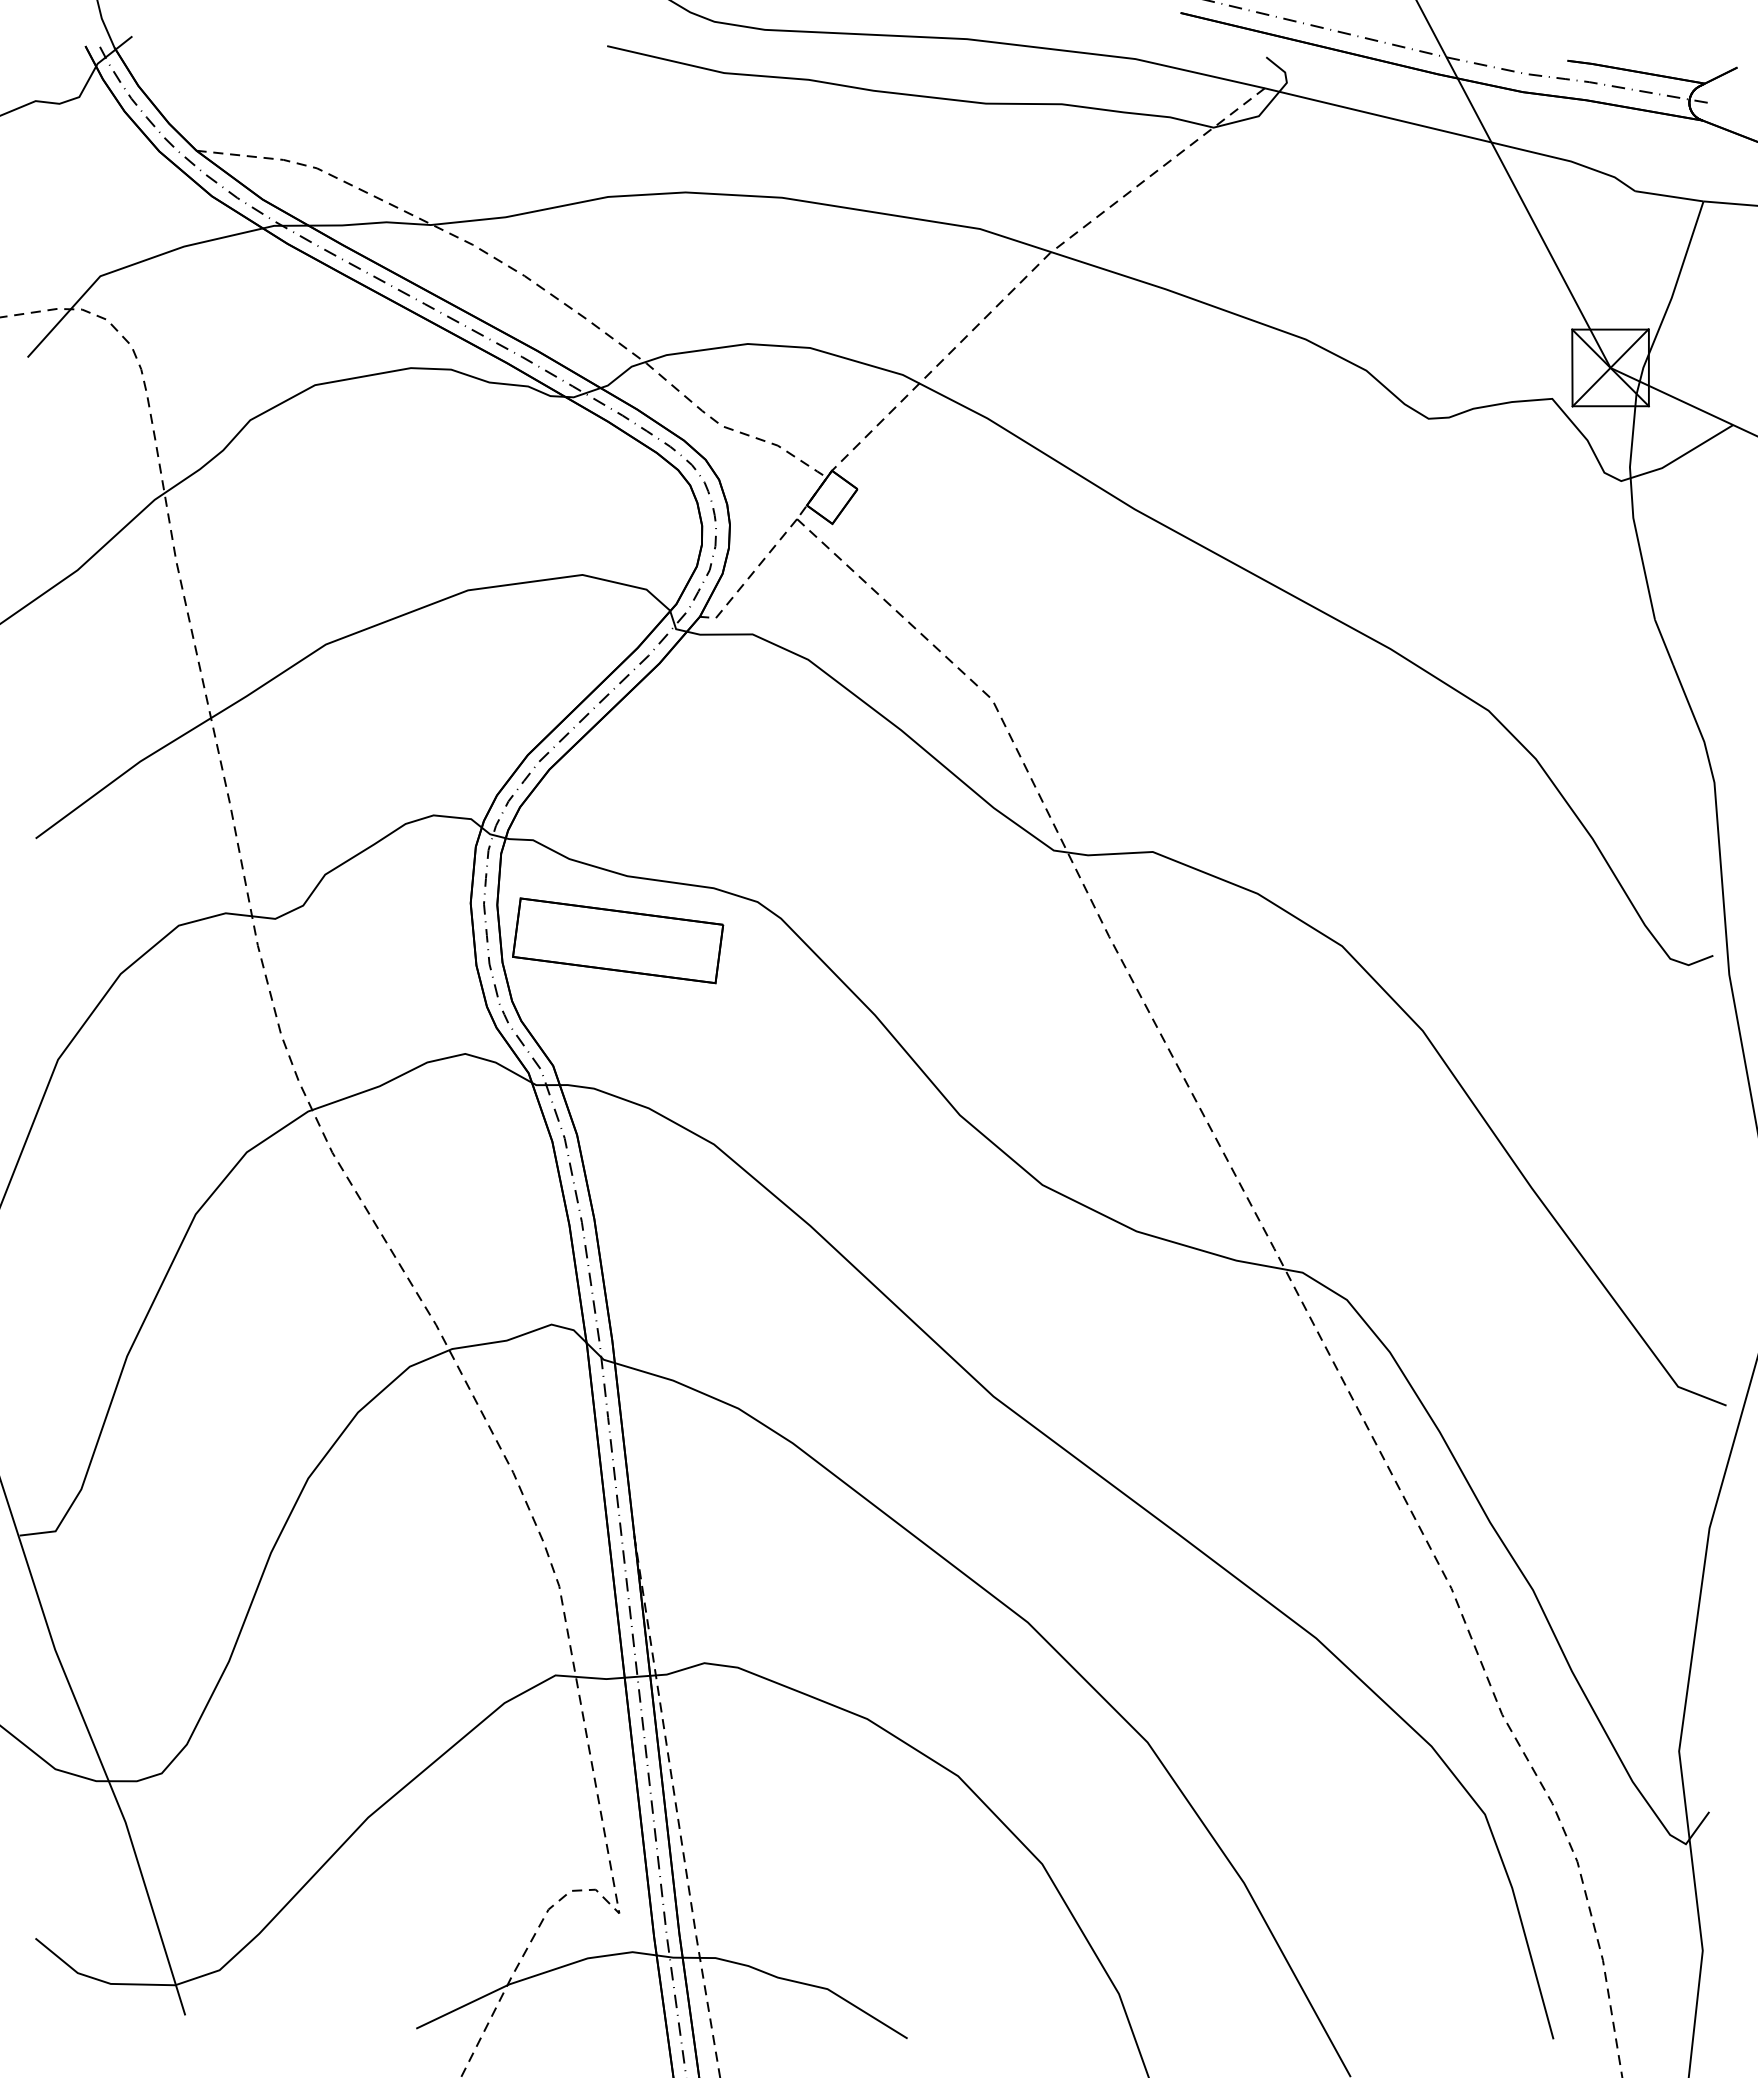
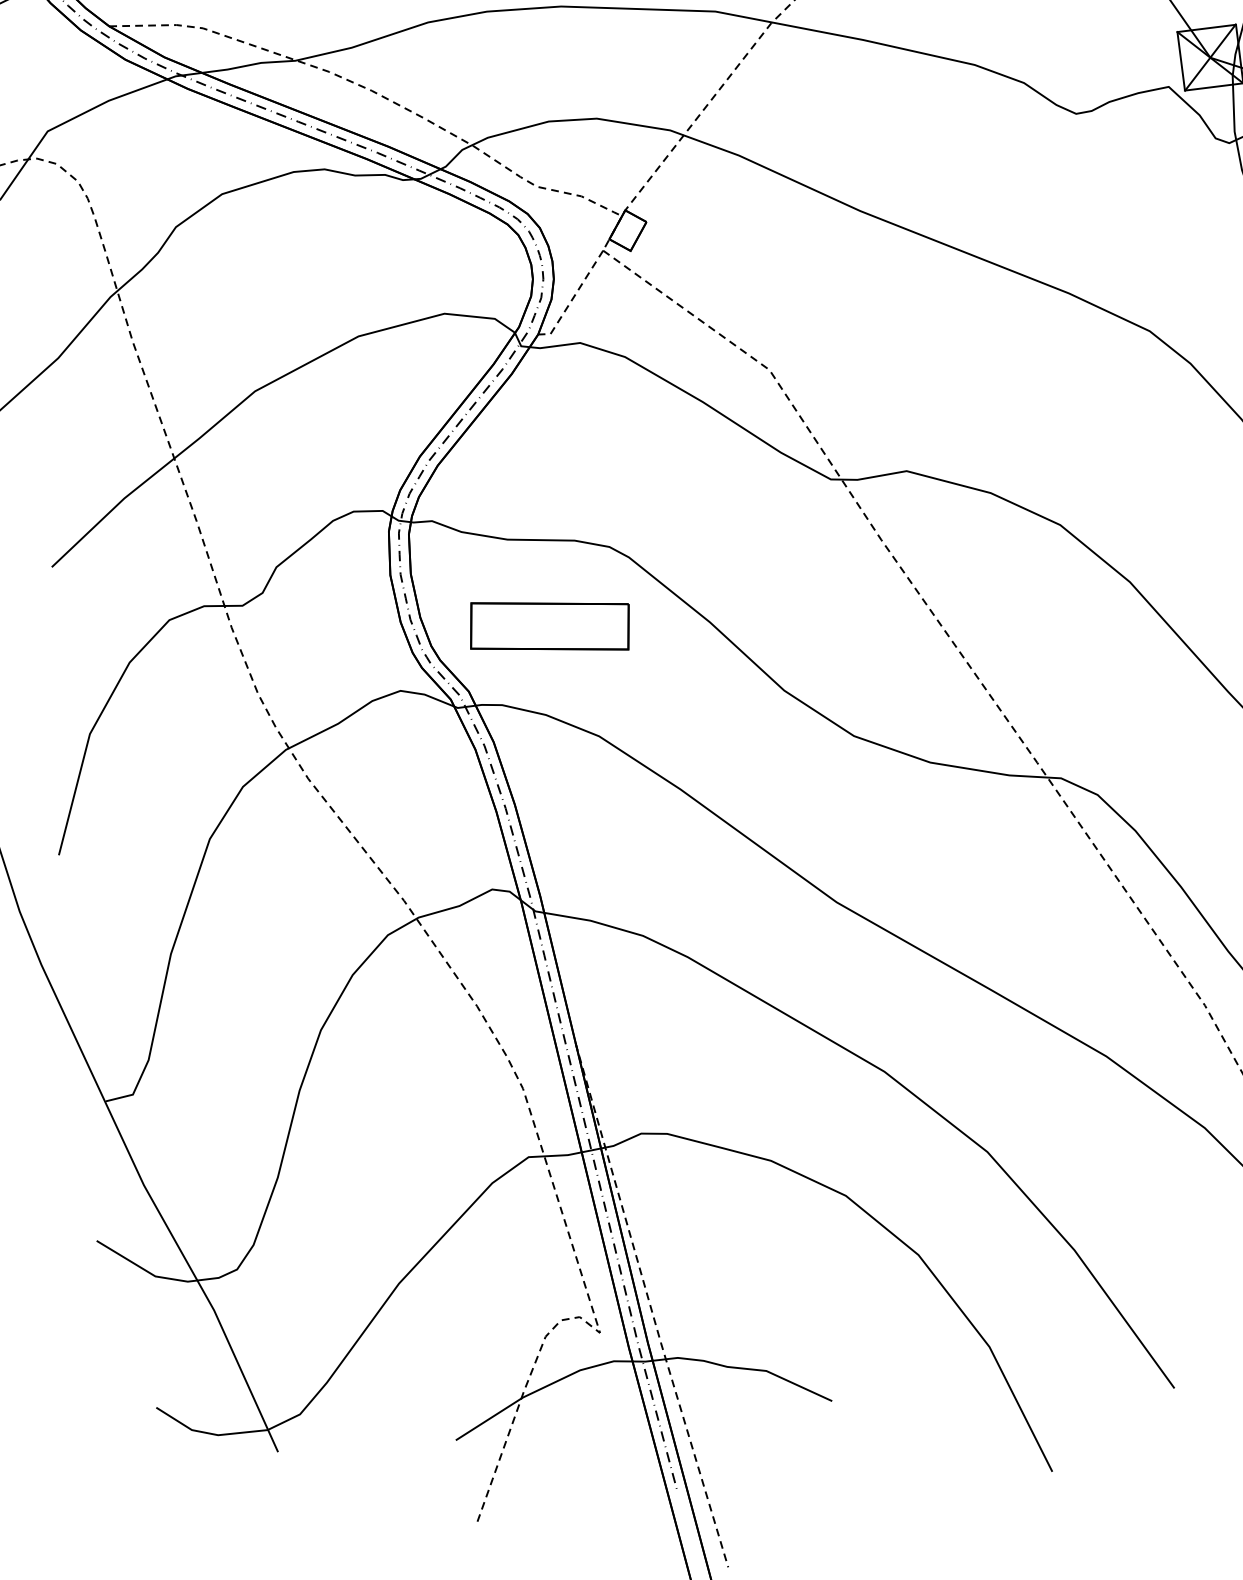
part: (618, 940) -> (550, 626), moved

